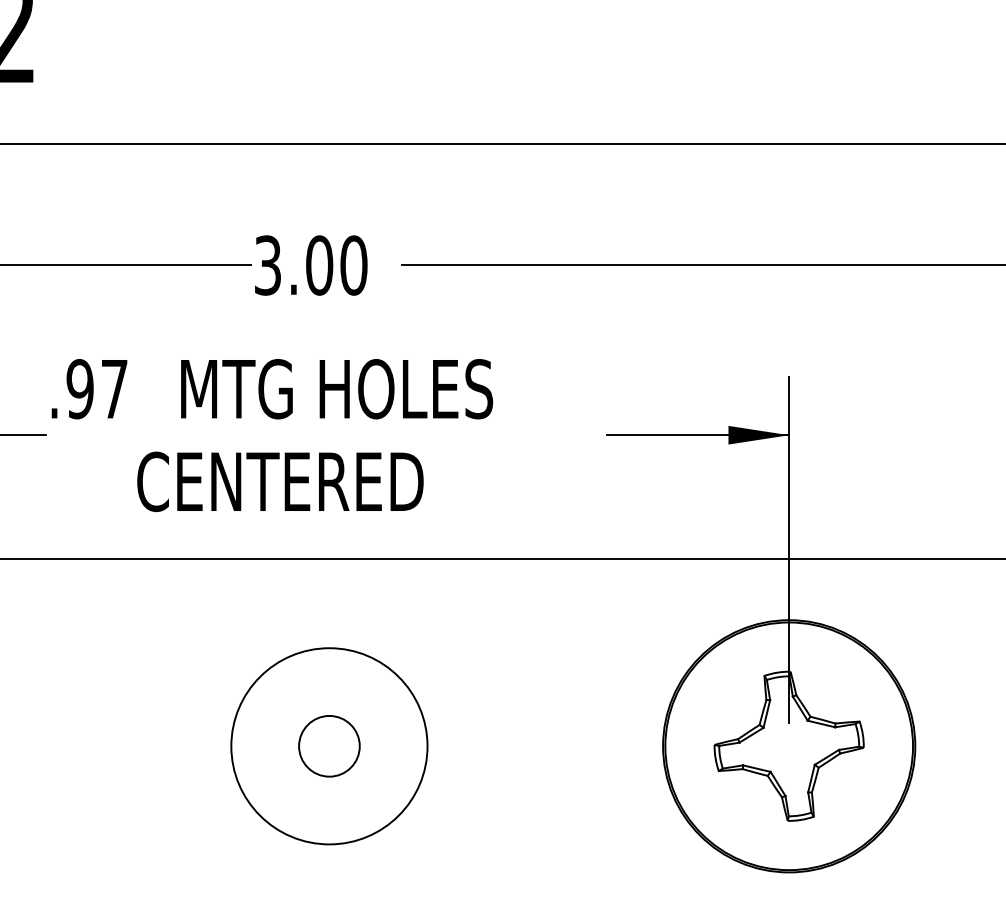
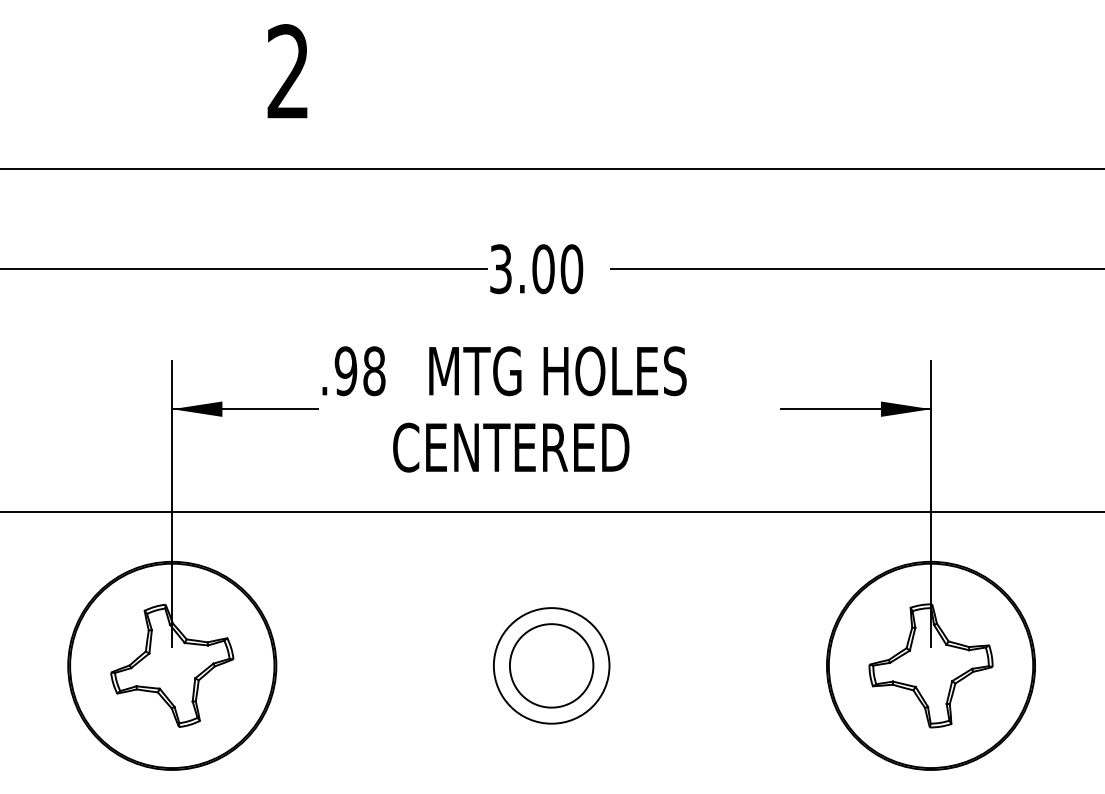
text: (114, 389) -> (374, 371), .97 -> .98
circle: (329, 745) -> (551, 665), size x0.71
circle: (329, 745) -> (551, 665), size x1.67

